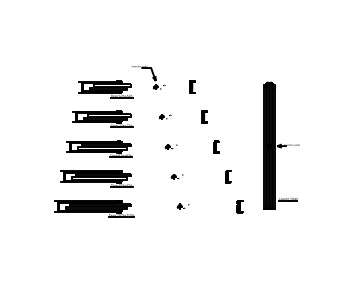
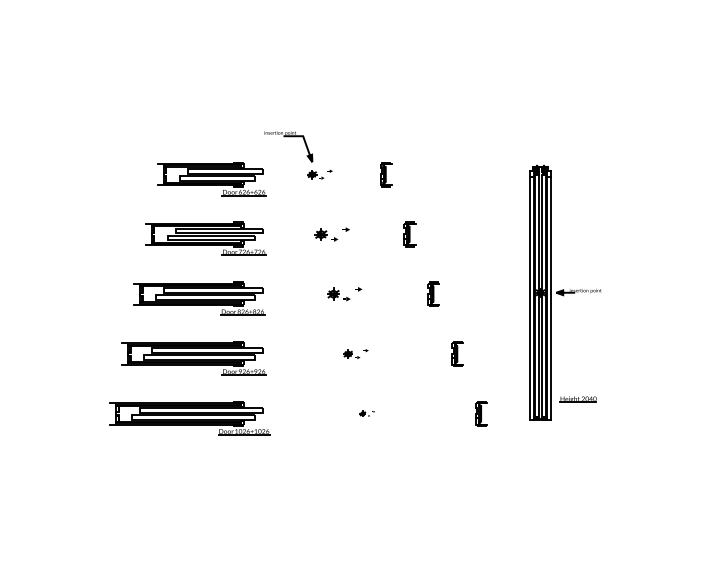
part: (165, 116) -> (331, 233), size x1.4
part: (170, 146) -> (341, 293), size x1.4
part: (182, 206) -> (366, 413), size x0.6

